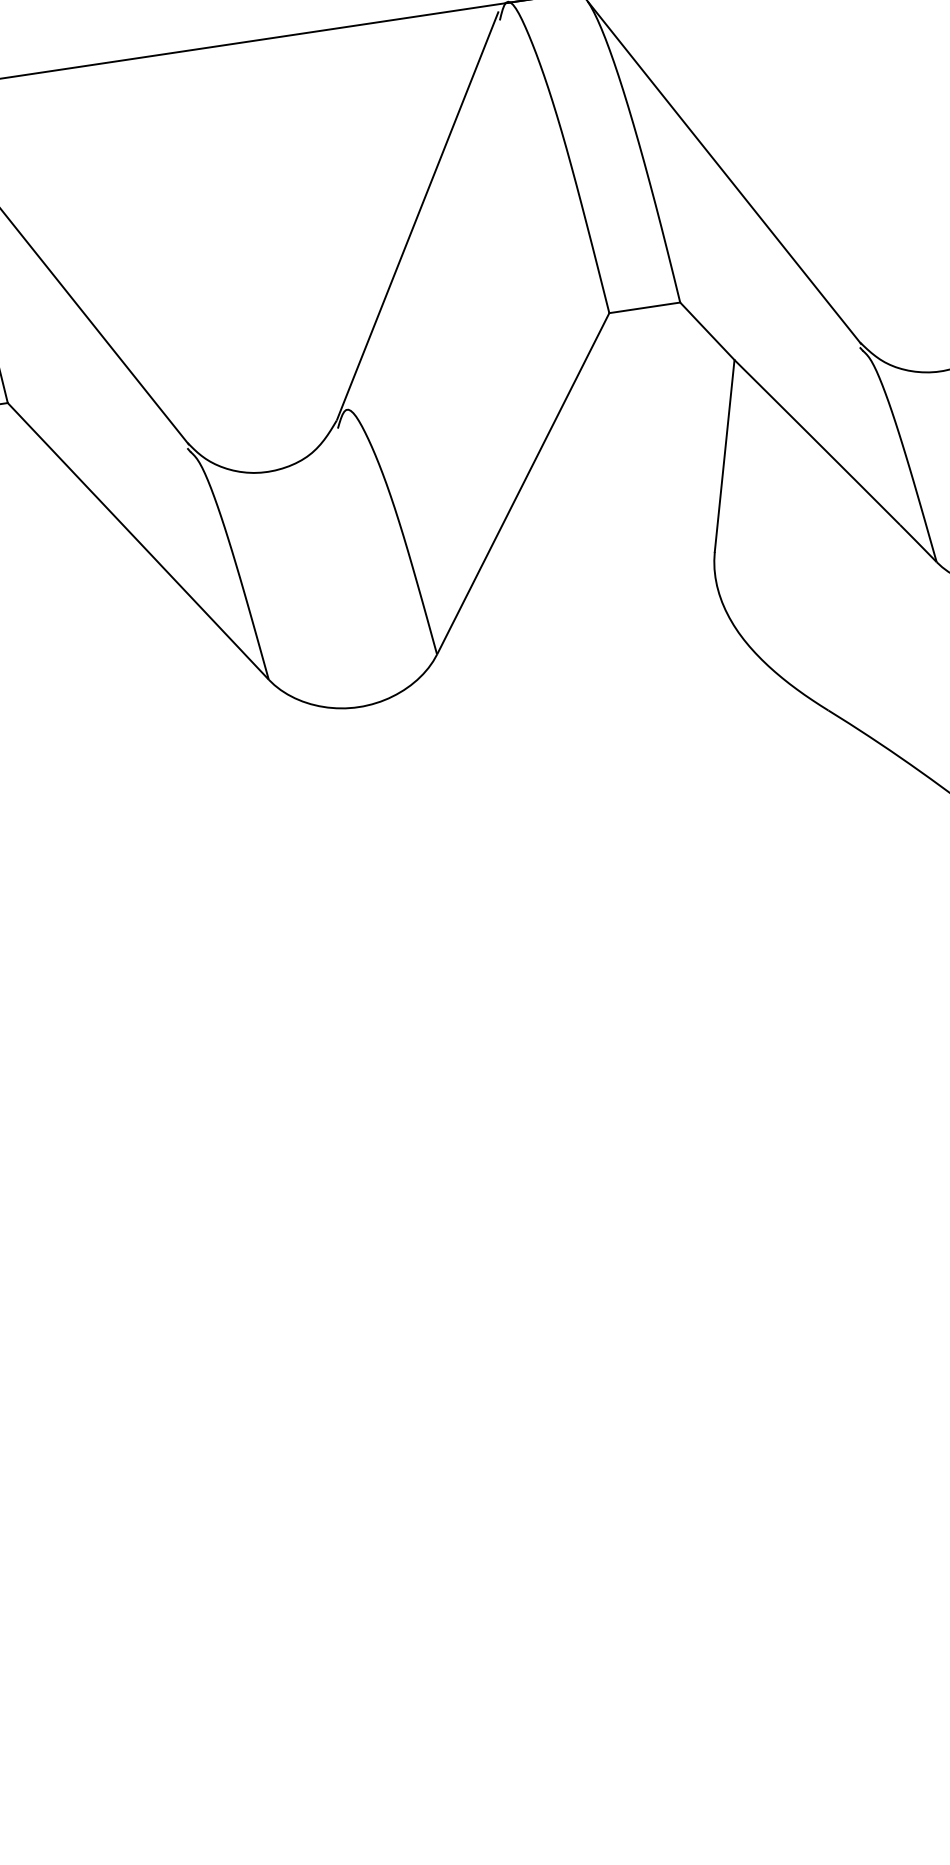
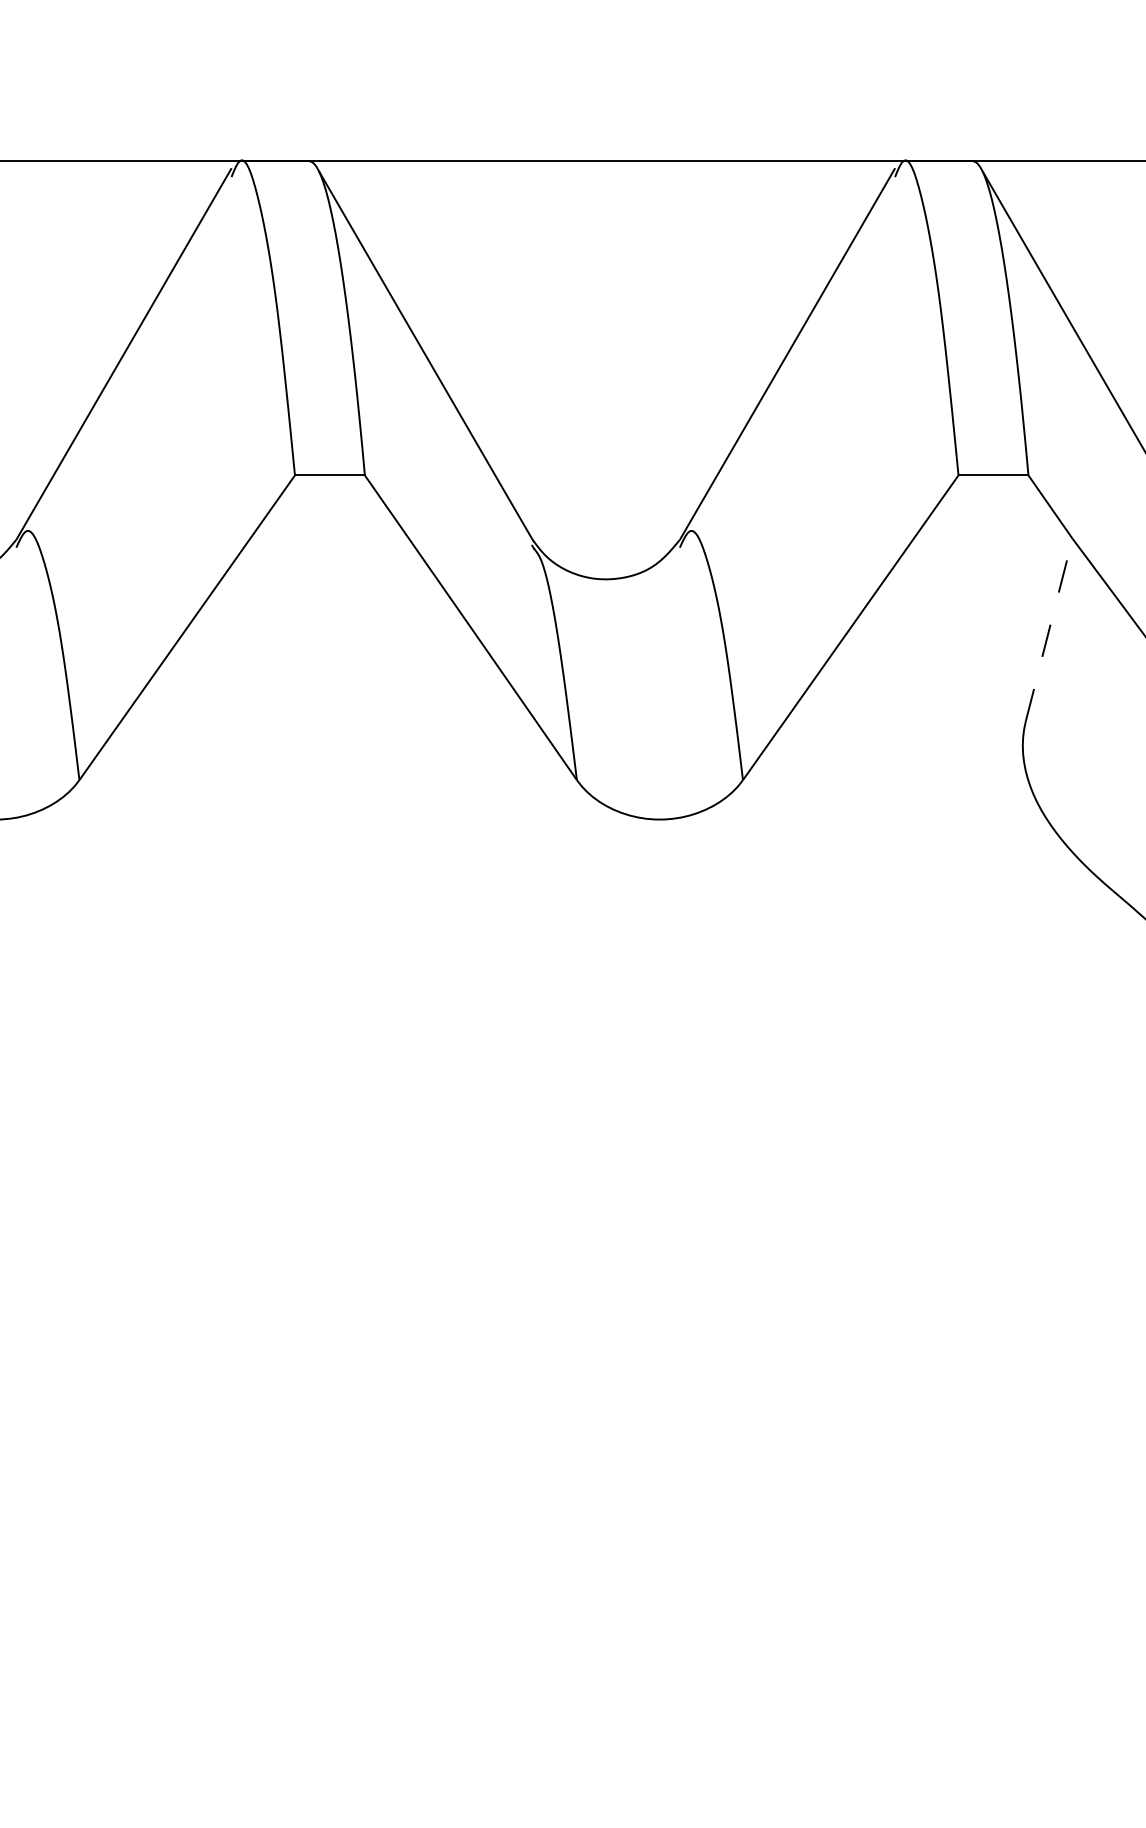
line: (724, 455) -> (1049, 629), solid -> dashed

